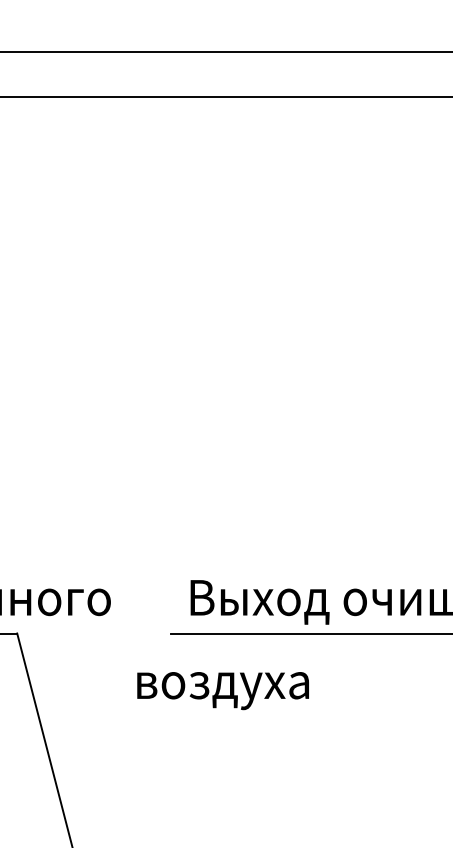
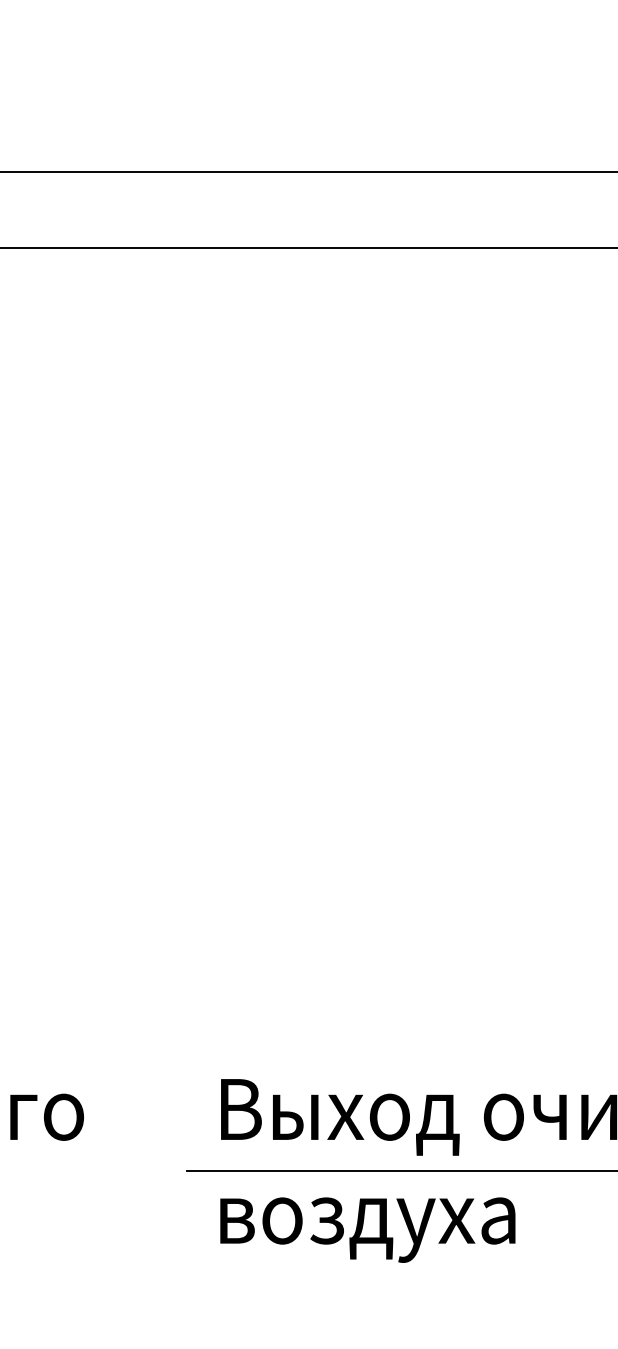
text: (222, 691) -> (366, 1230), moved

